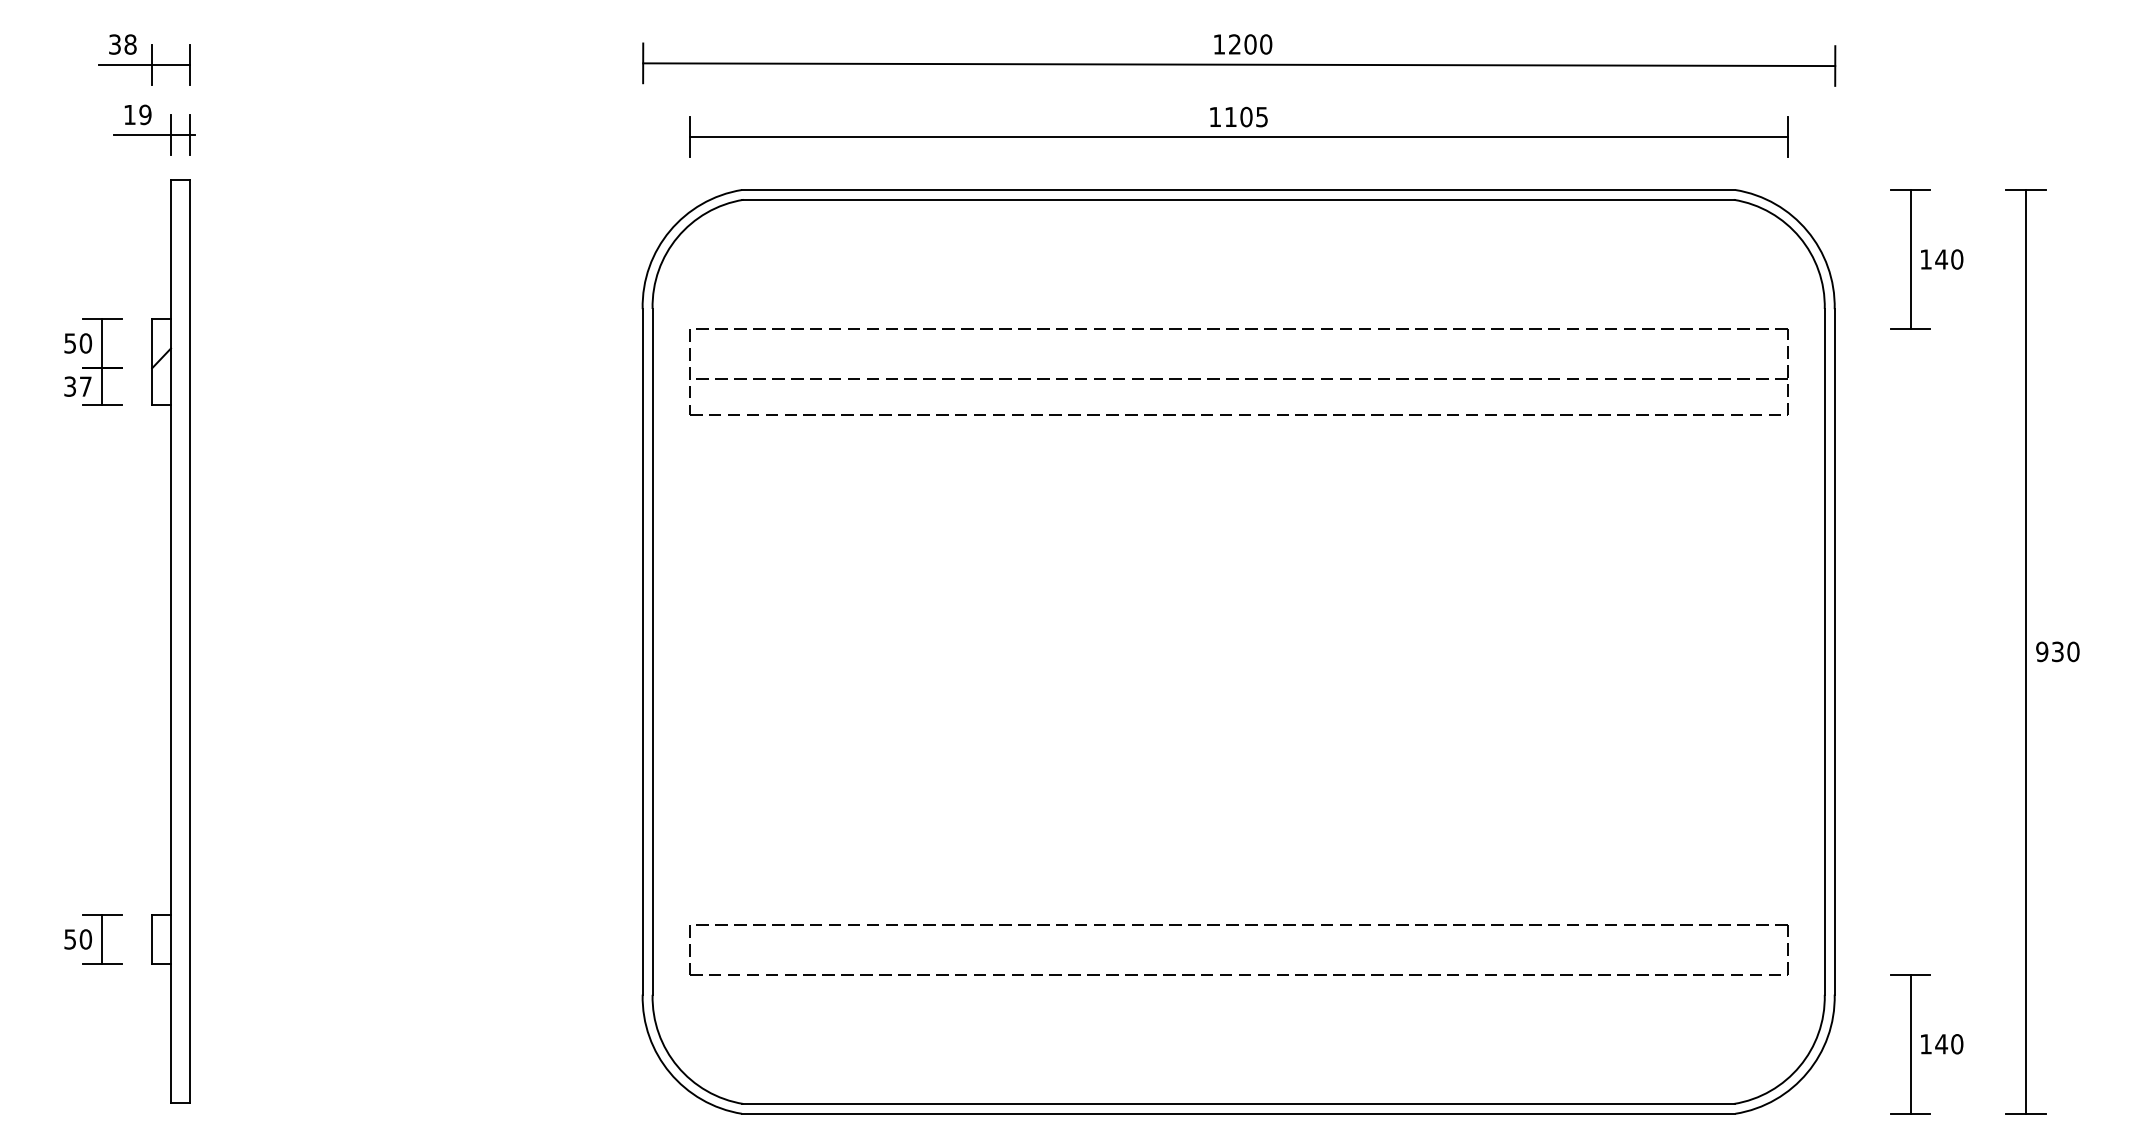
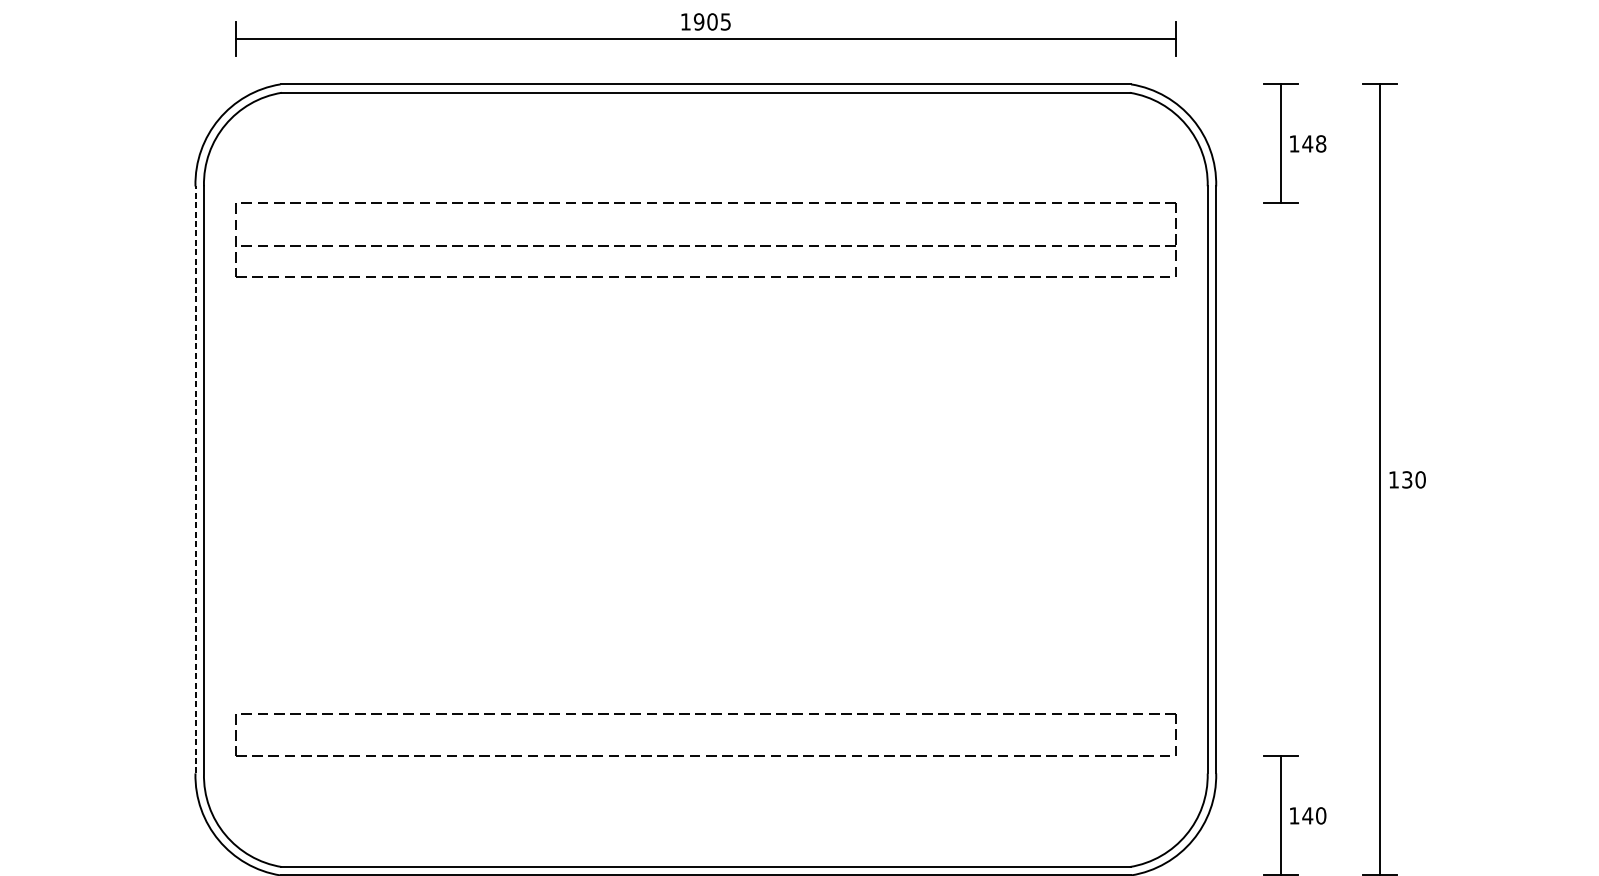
text: (1230, 116) -> (698, 21), 1105 -> 1905
text: (1957, 259) -> (1321, 143), 140 -> 148
line: (642, 651) -> (195, 479), solid -> dashed
text: (2042, 651) -> (1394, 479), 930 -> 130

